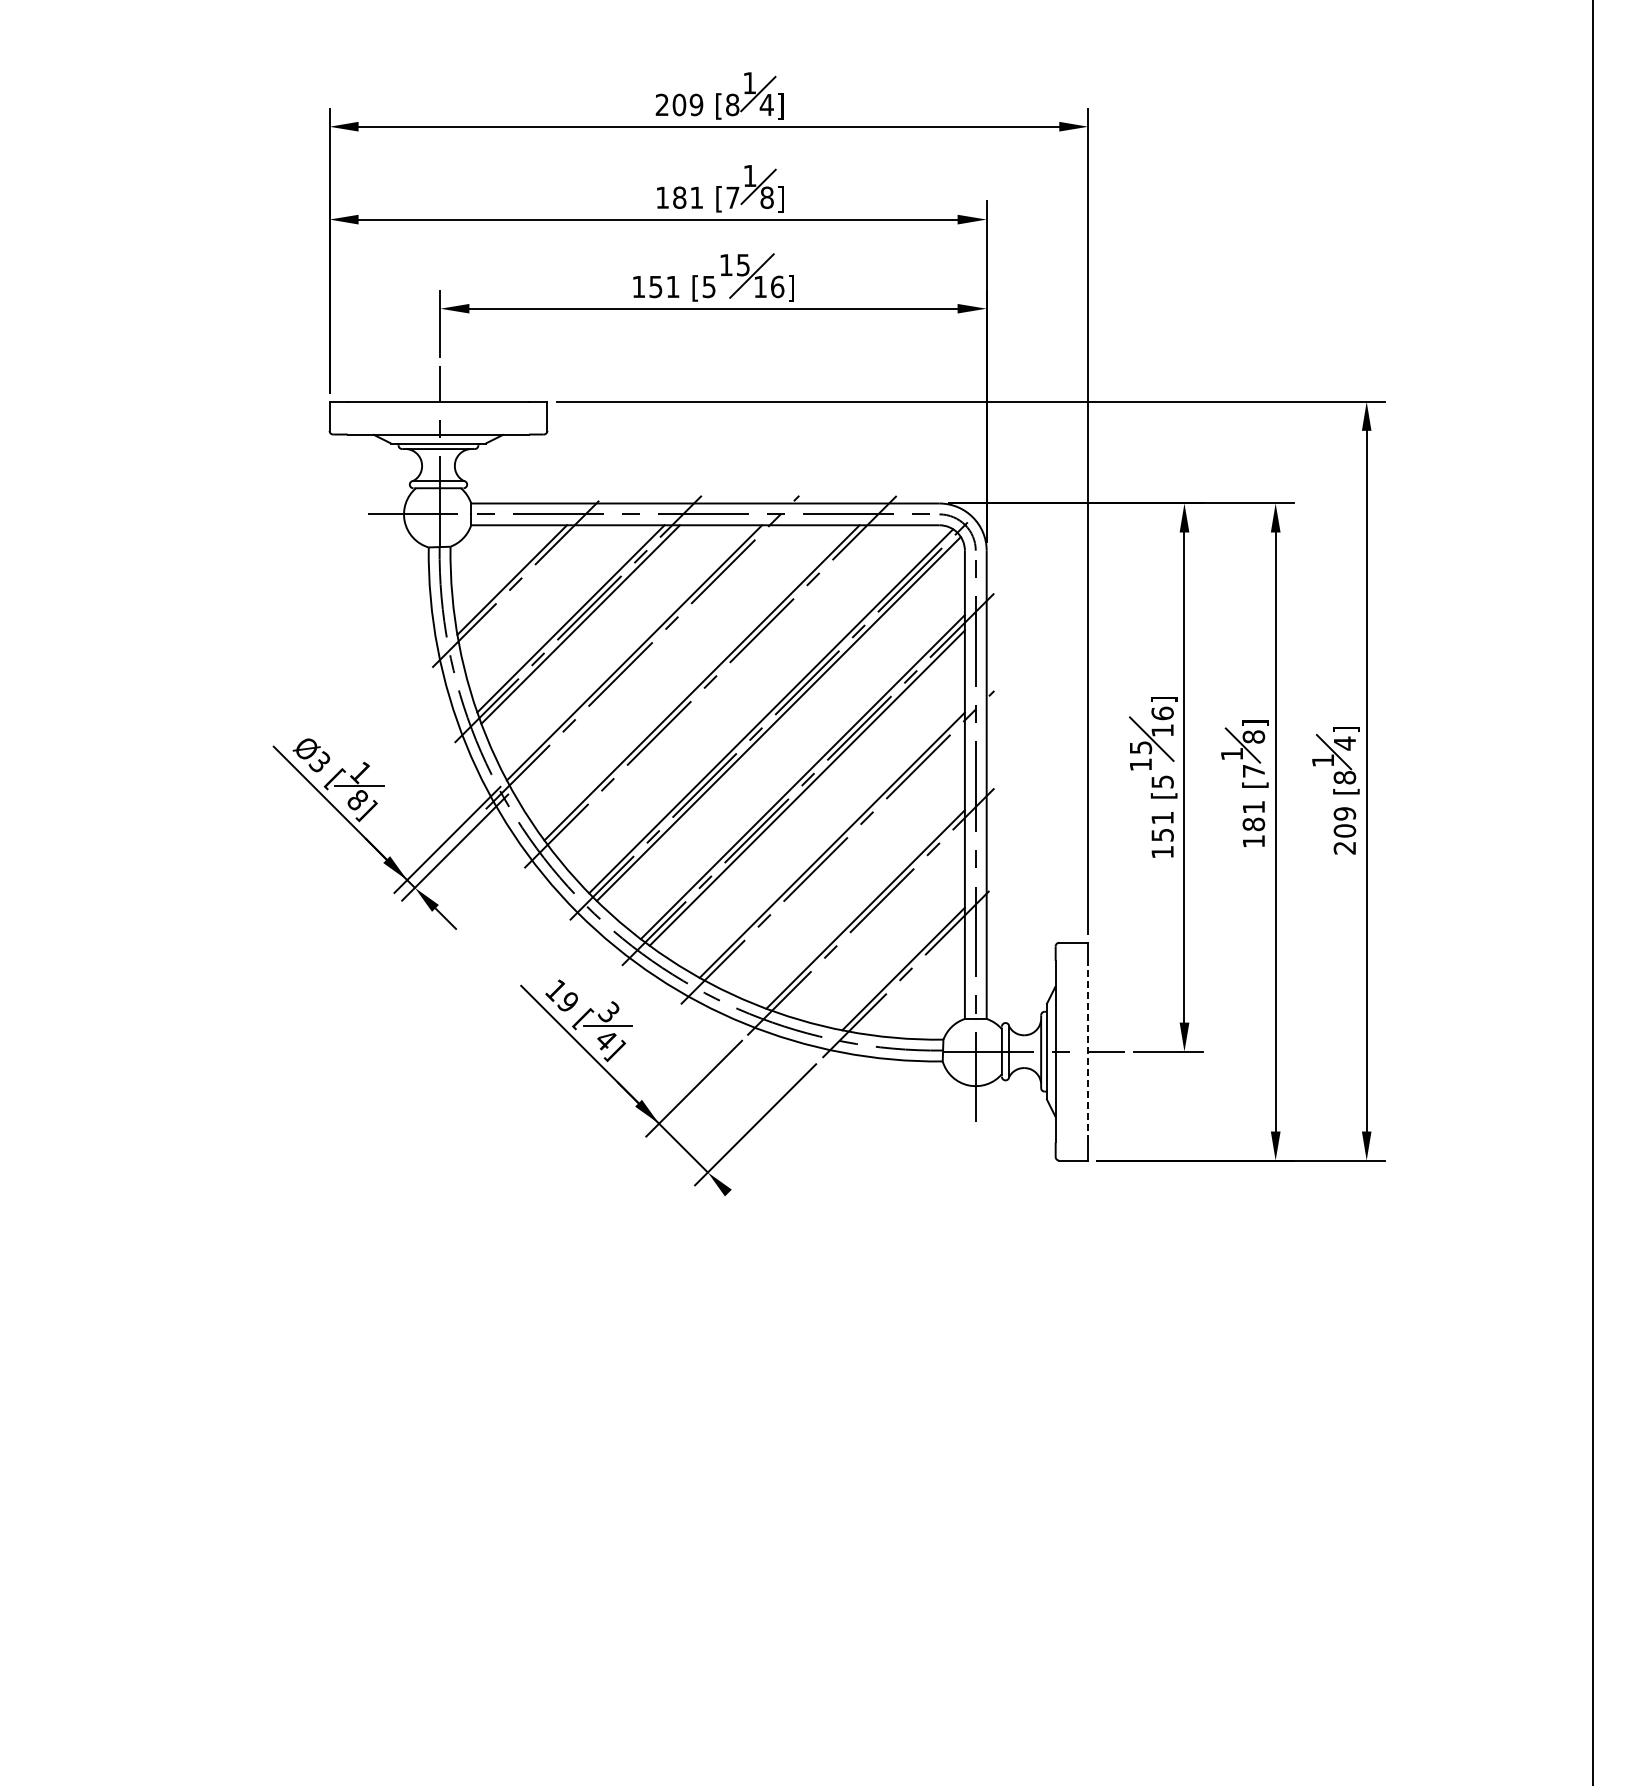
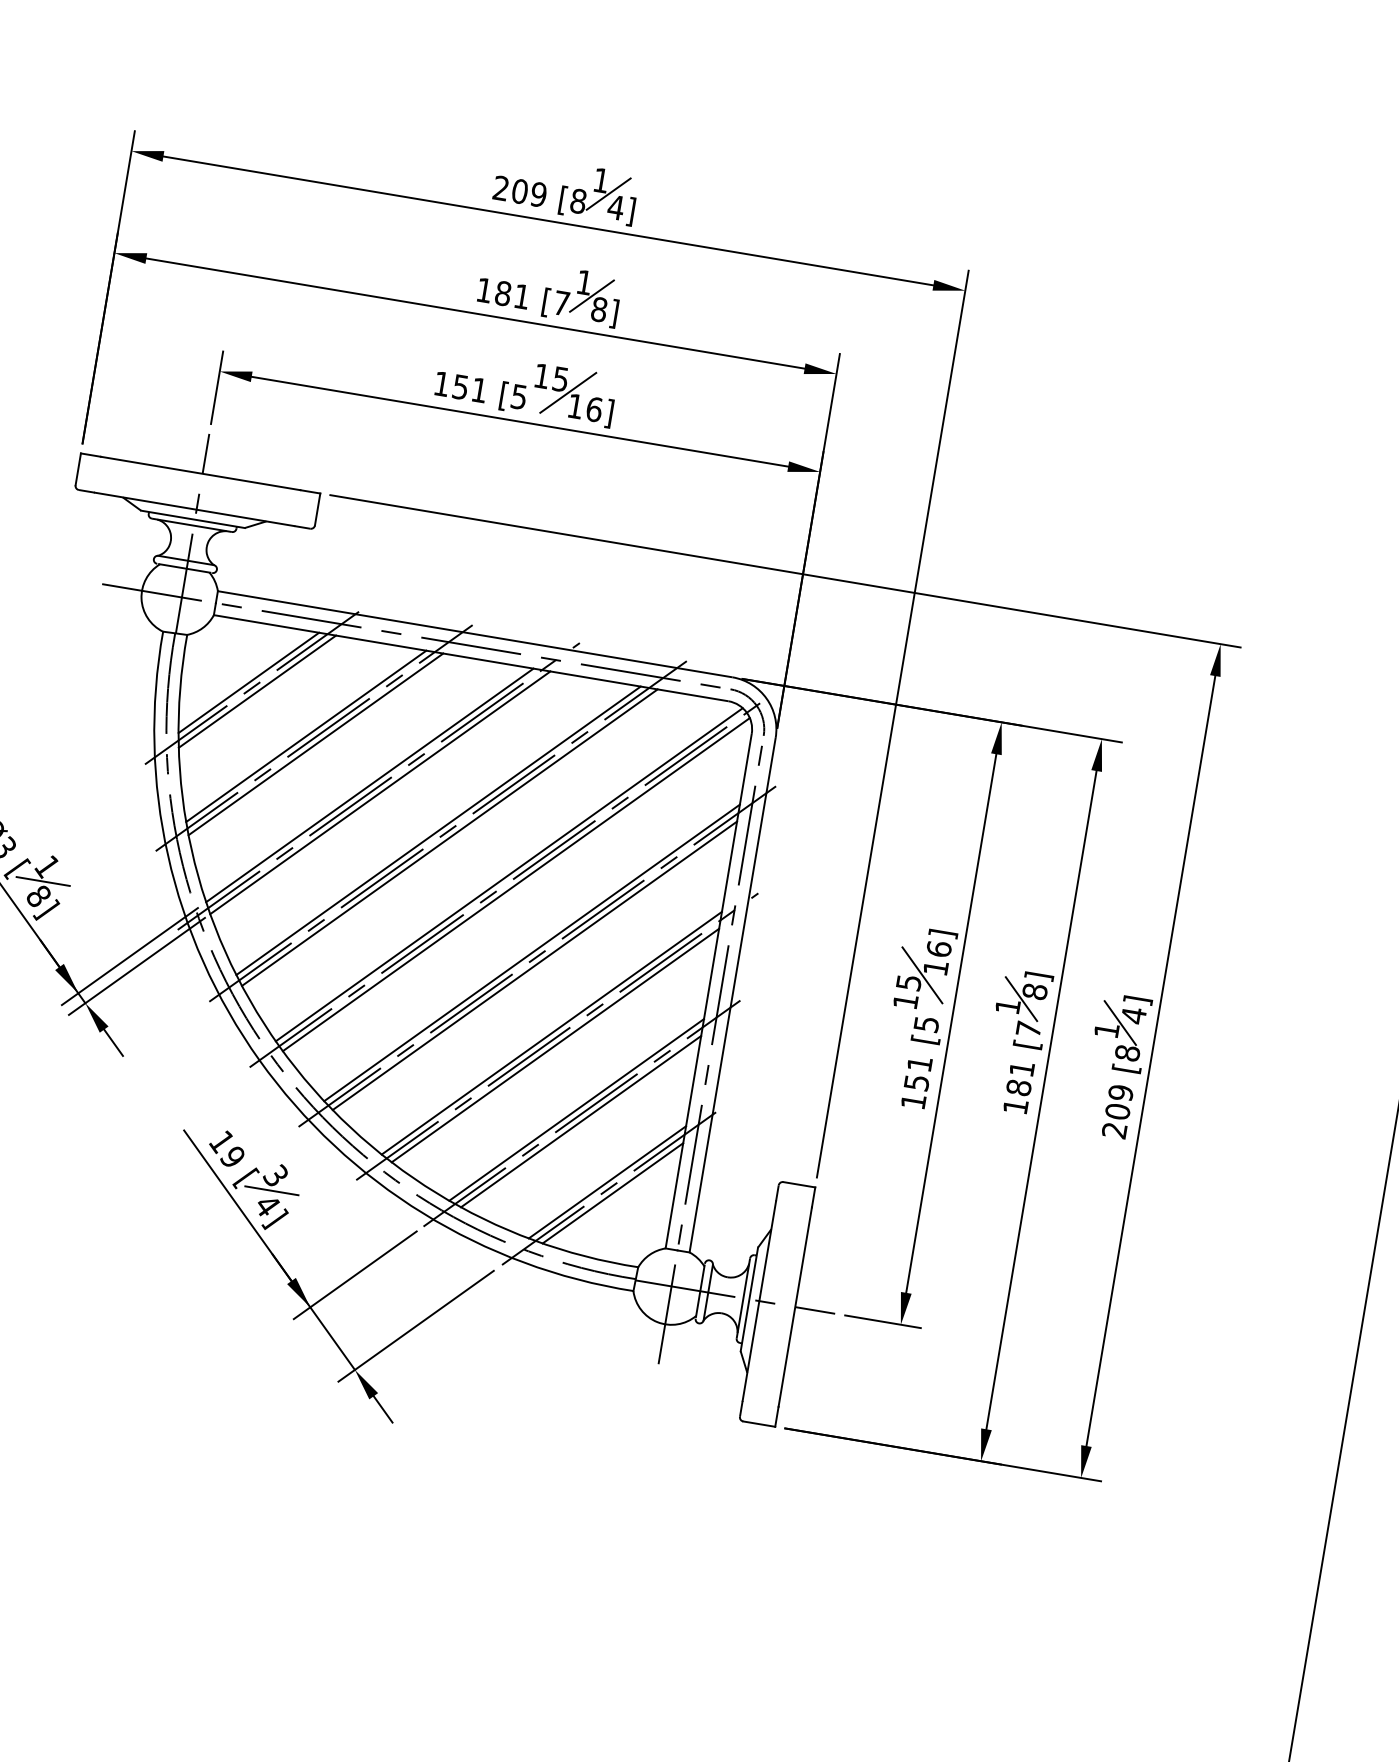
line: (520, 586) -> (256, 691), added
line: (644, 657) -> (380, 792), added
line: (713, 687) -> (450, 837), added
line: (836, 855) -> (554, 1045), added
line: (870, 918) -> (580, 1120), added
line: (909, 977) -> (612, 1192), added
line: (1088, 1051) -> (795, 1306), dashed -> solid
line: (738, 1203) -> (382, 1409), added

